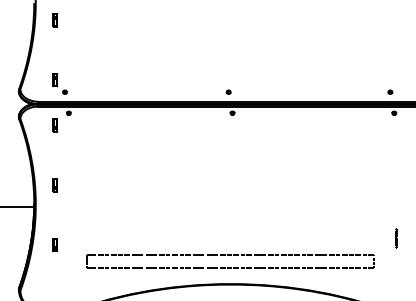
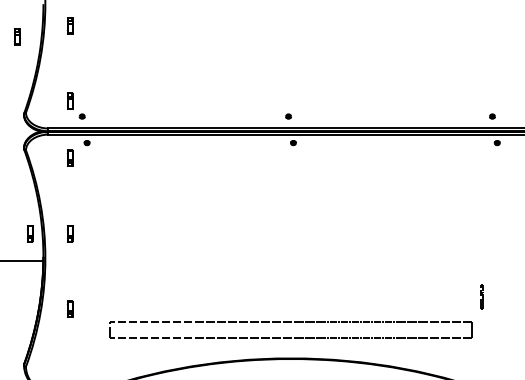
part: (12, 28) -> (16, 36), added
part: (23, 185) -> (29, 233), added
line: (395, 237) -> (481, 295), moved

